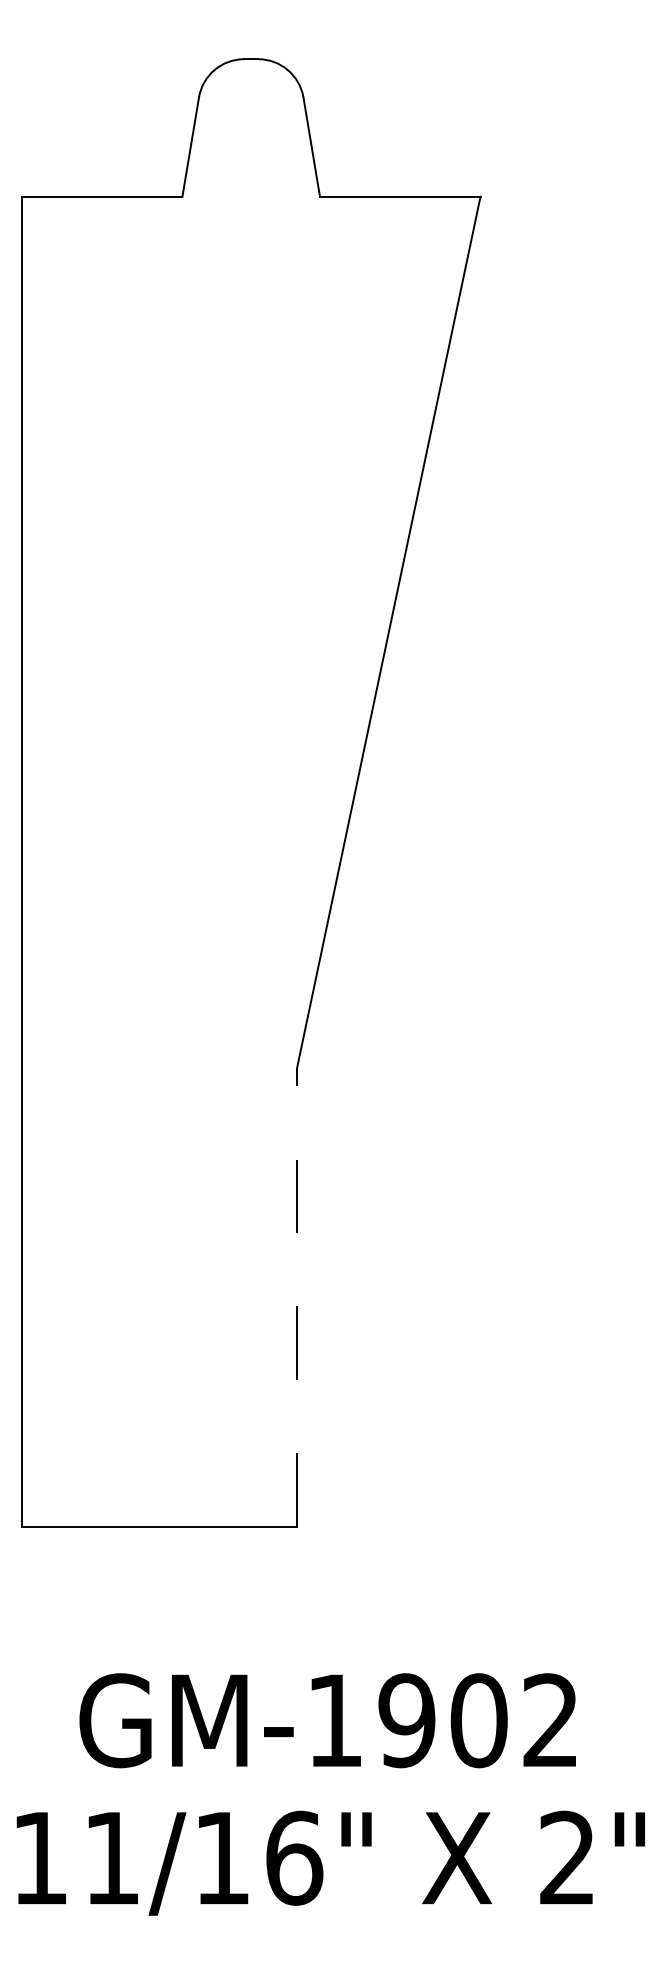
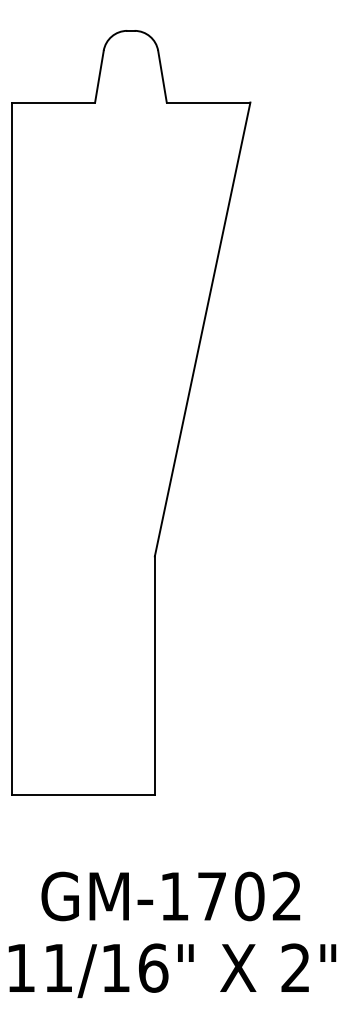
line: (296, 1296) -> (154, 675), dashed -> solid
text: (405, 1720) -> (211, 896), GM-1902 -> GM-1702

